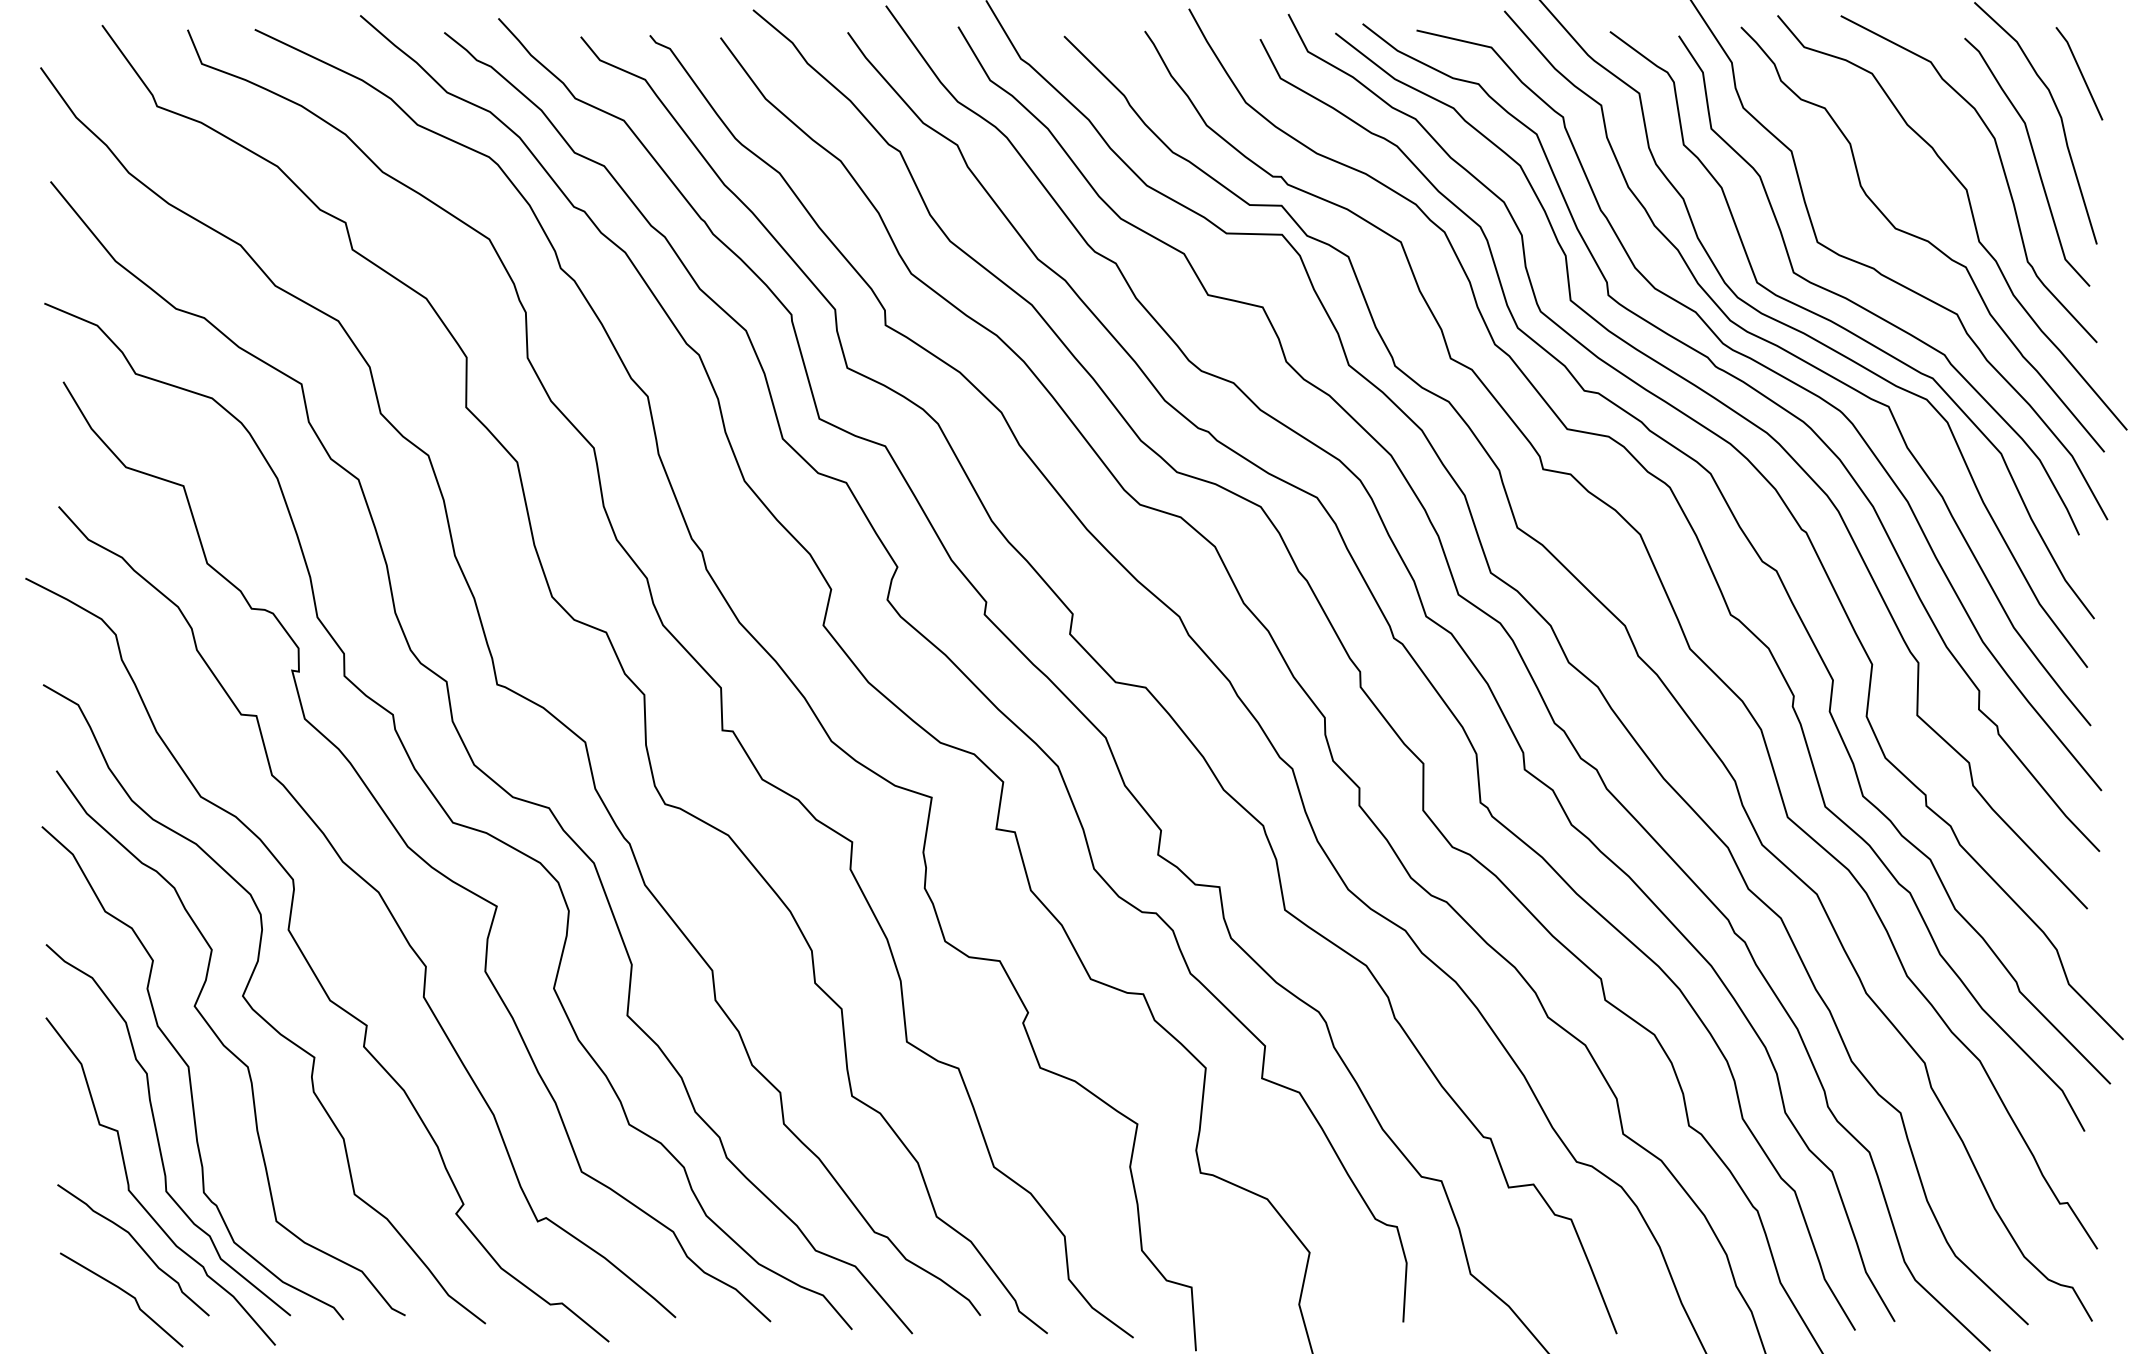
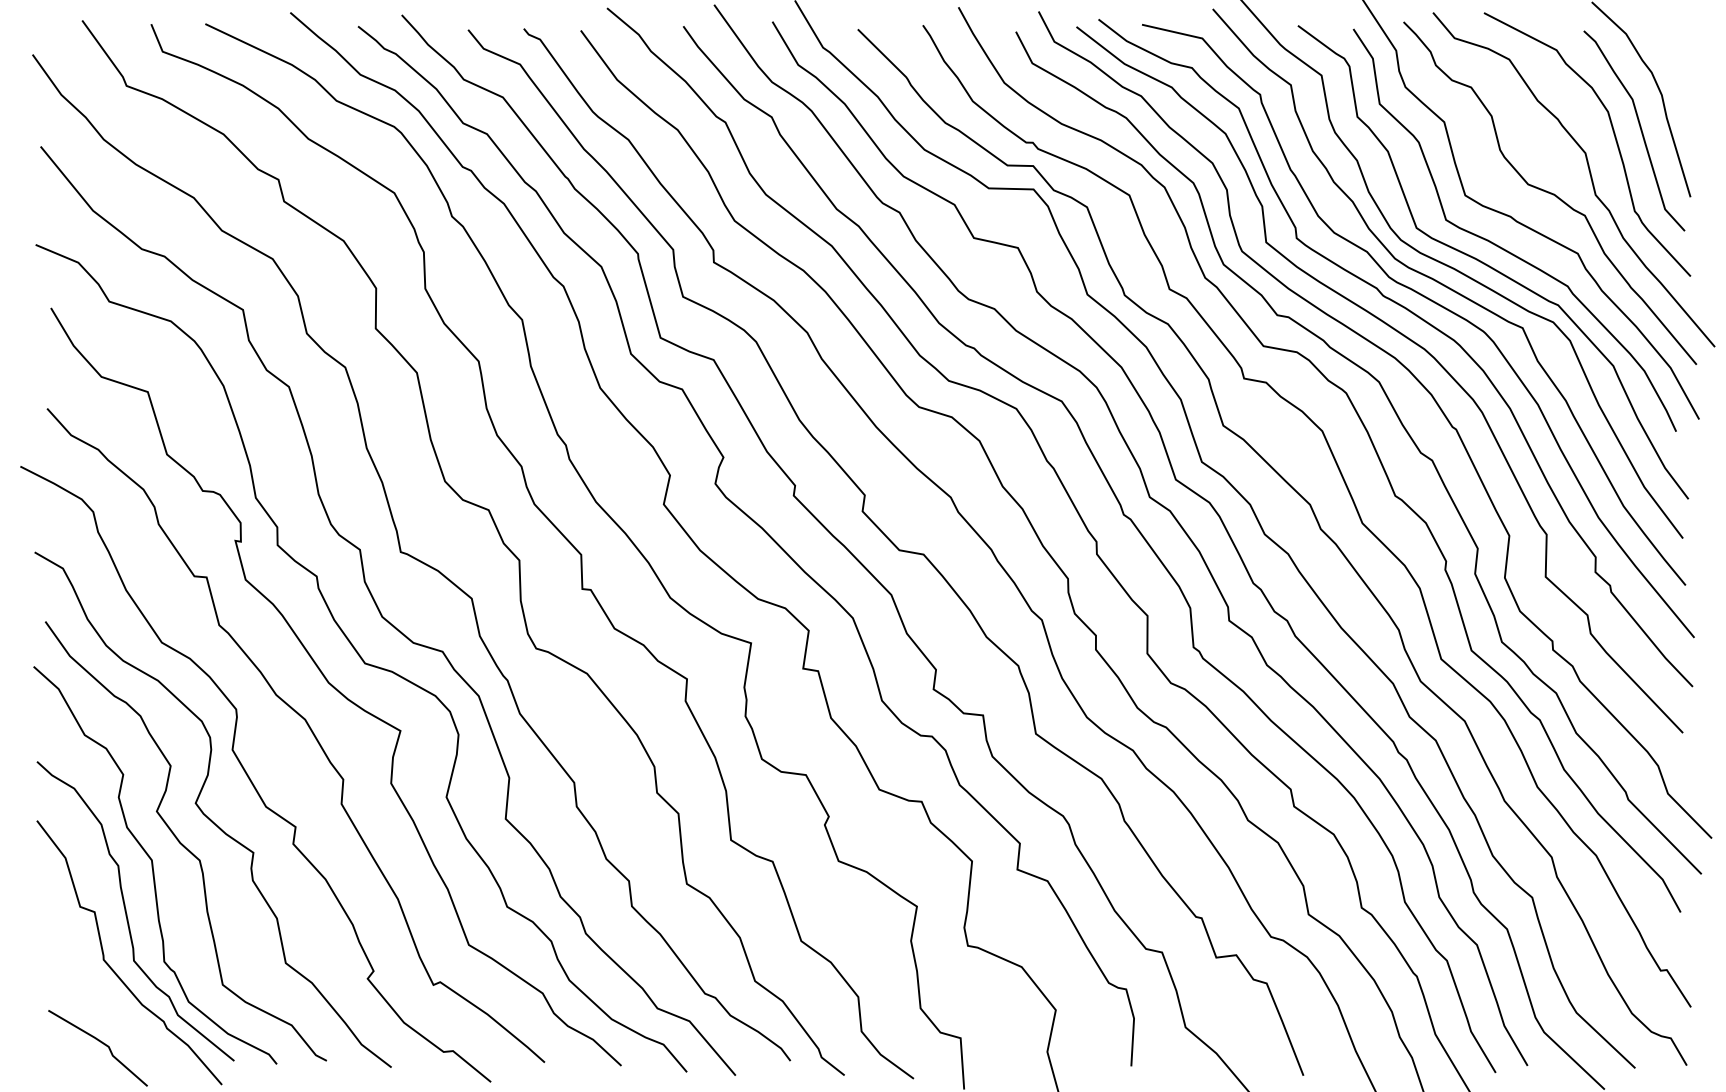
line: (2079, 72) -> (1676, 58), removed
curve: (137, 1244) -> (110, 1003), removed

